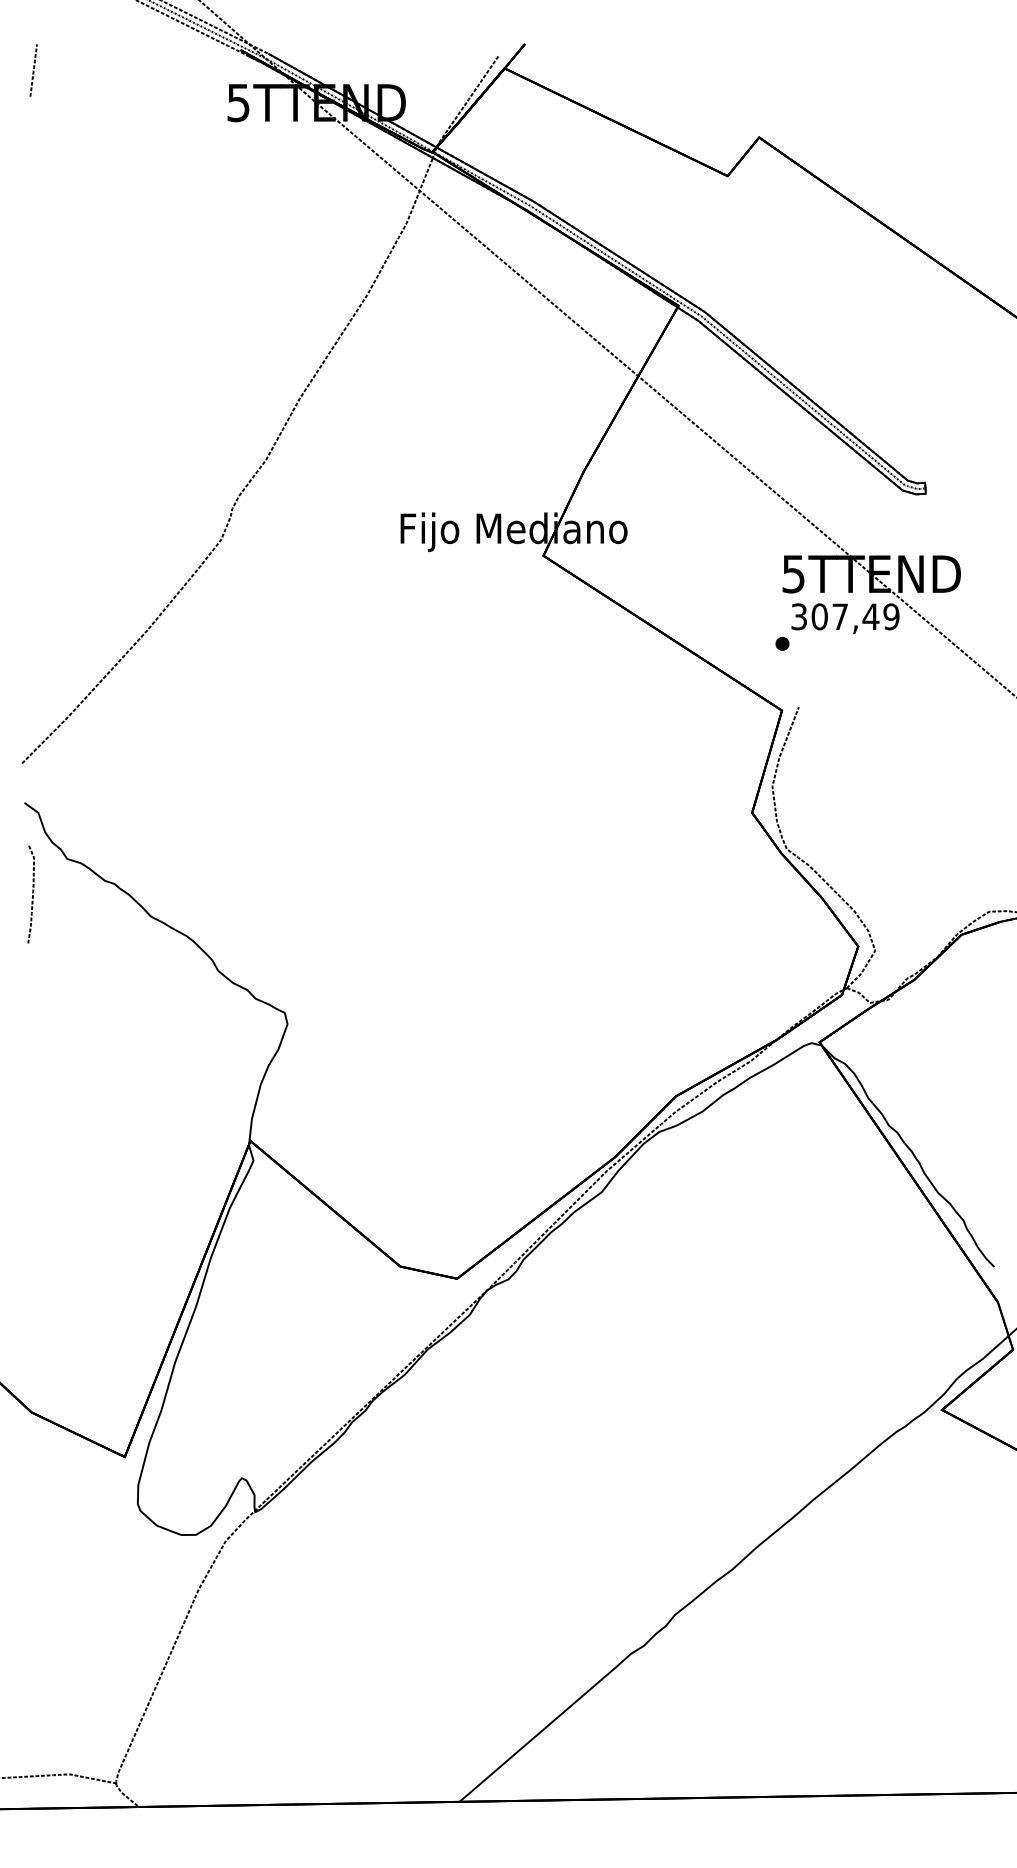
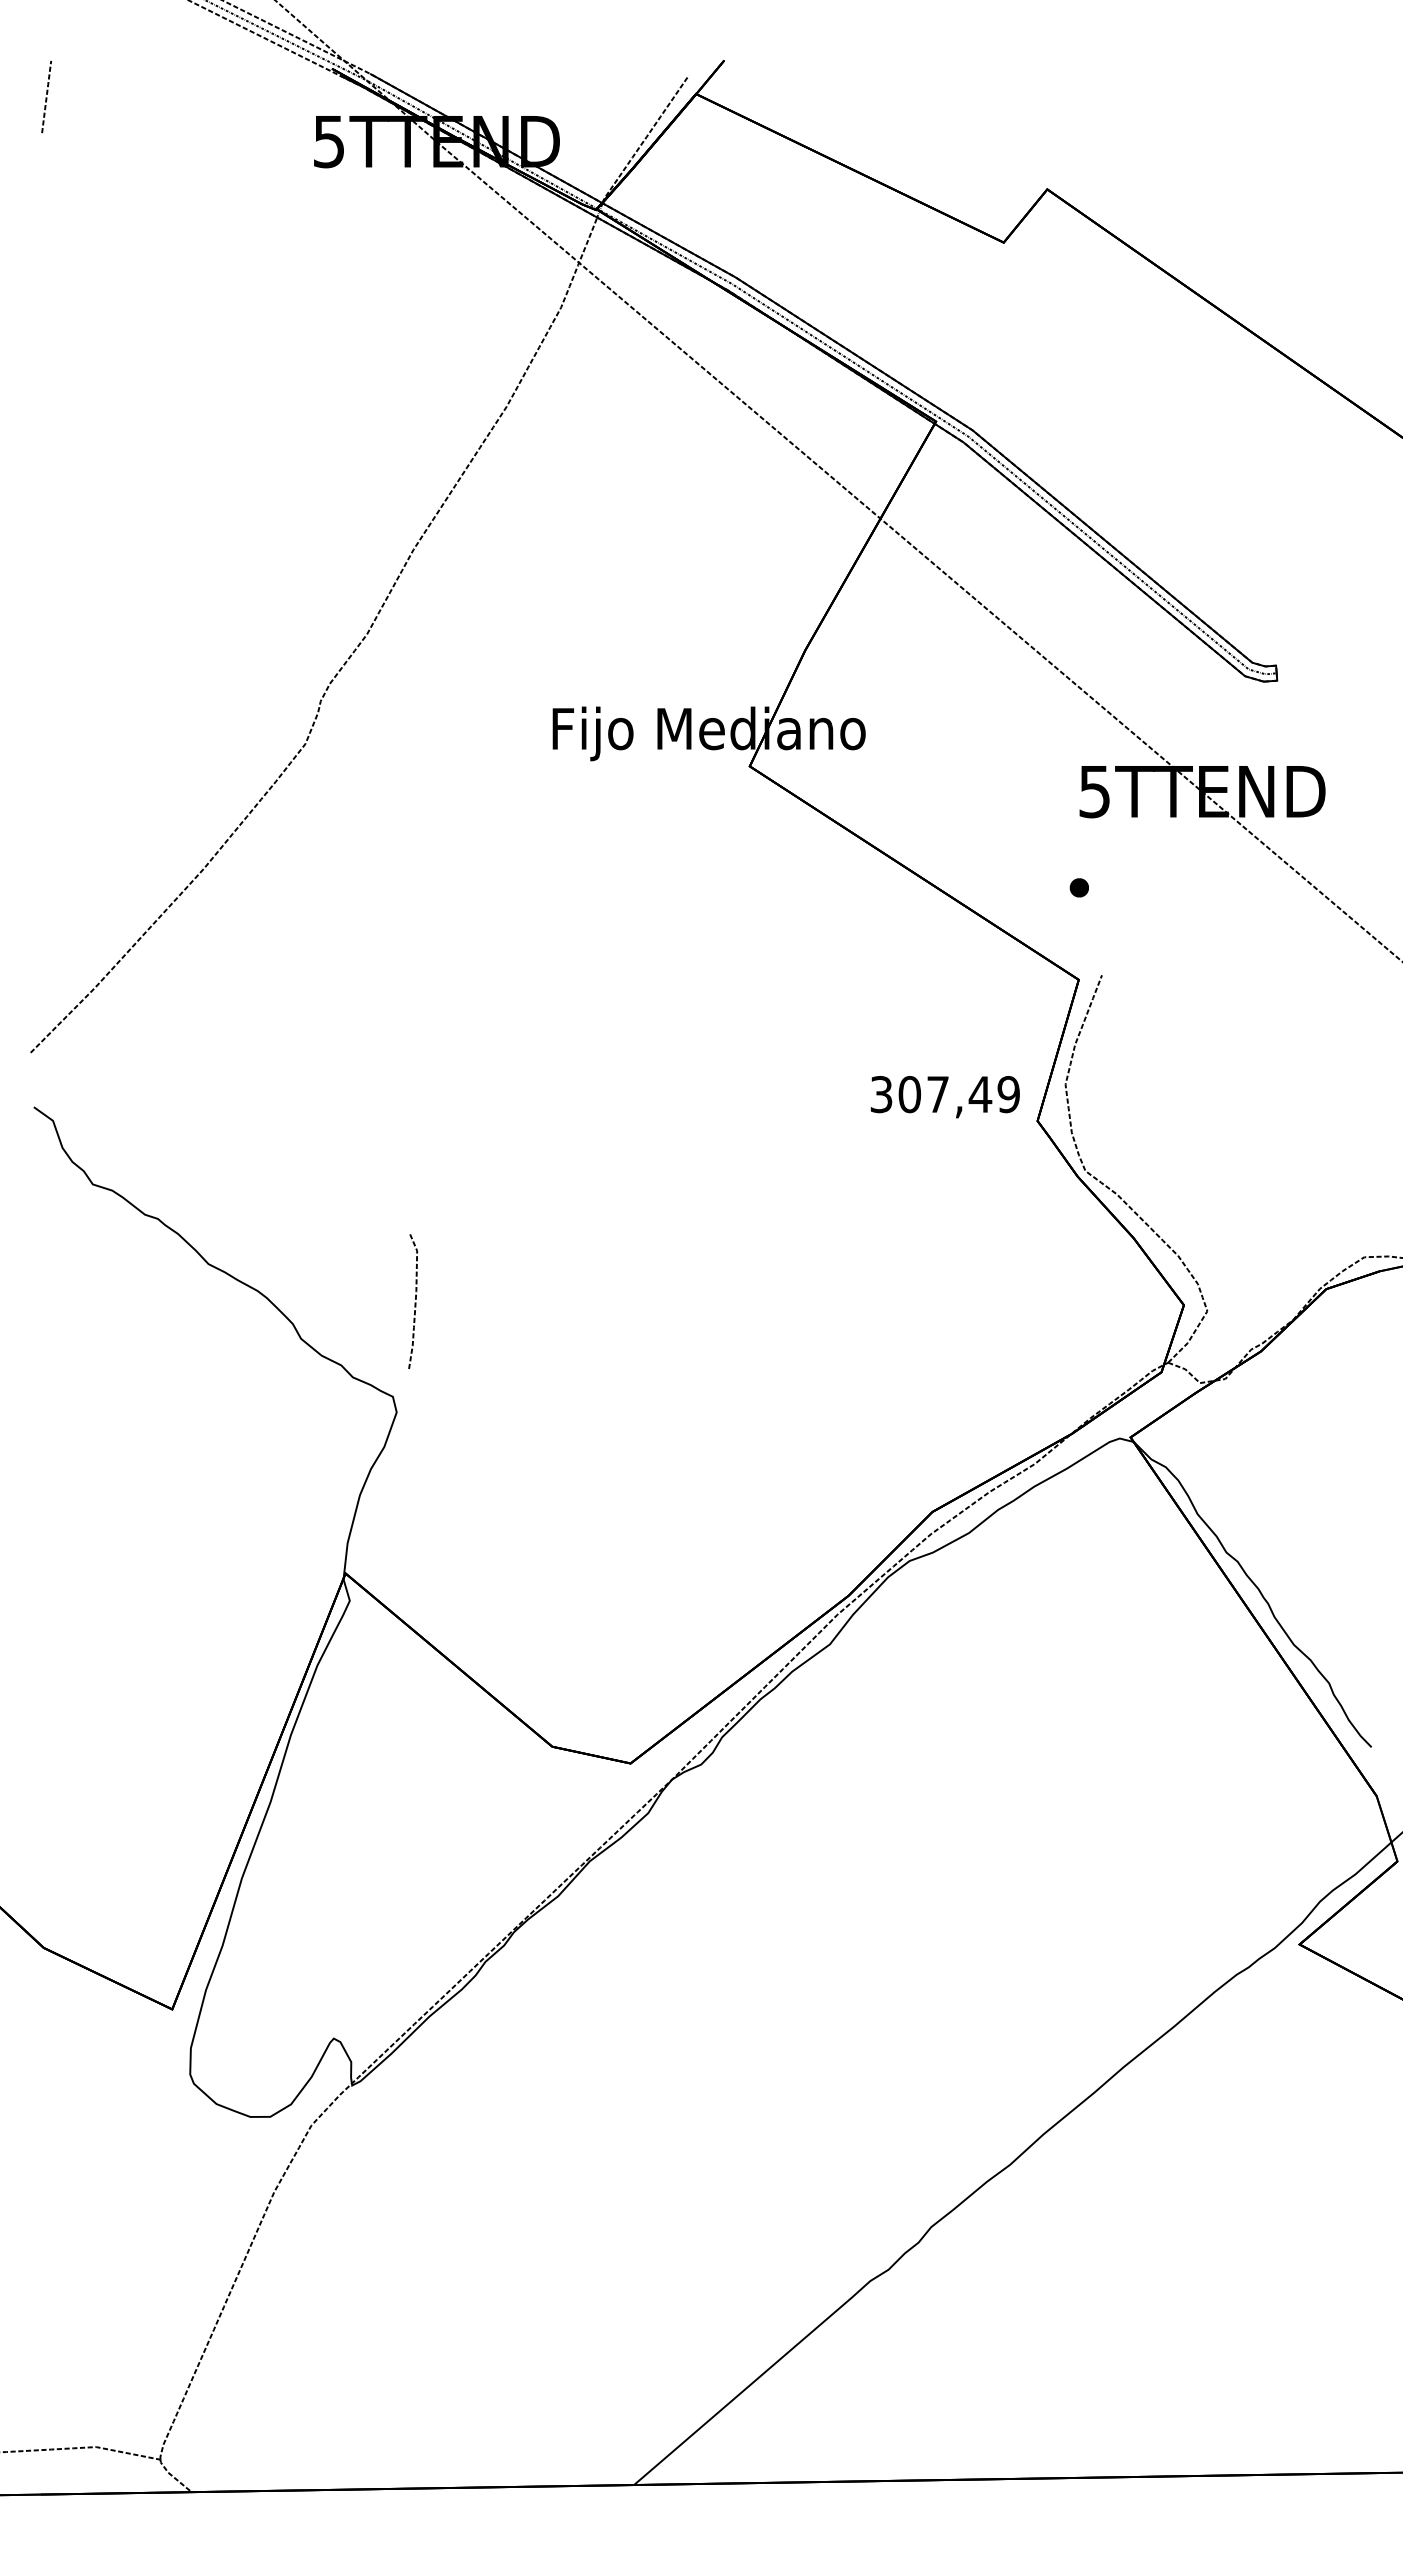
text: (844, 618) -> (944, 1097), moved
curve: (32, 895) -> (414, 1302), moved

